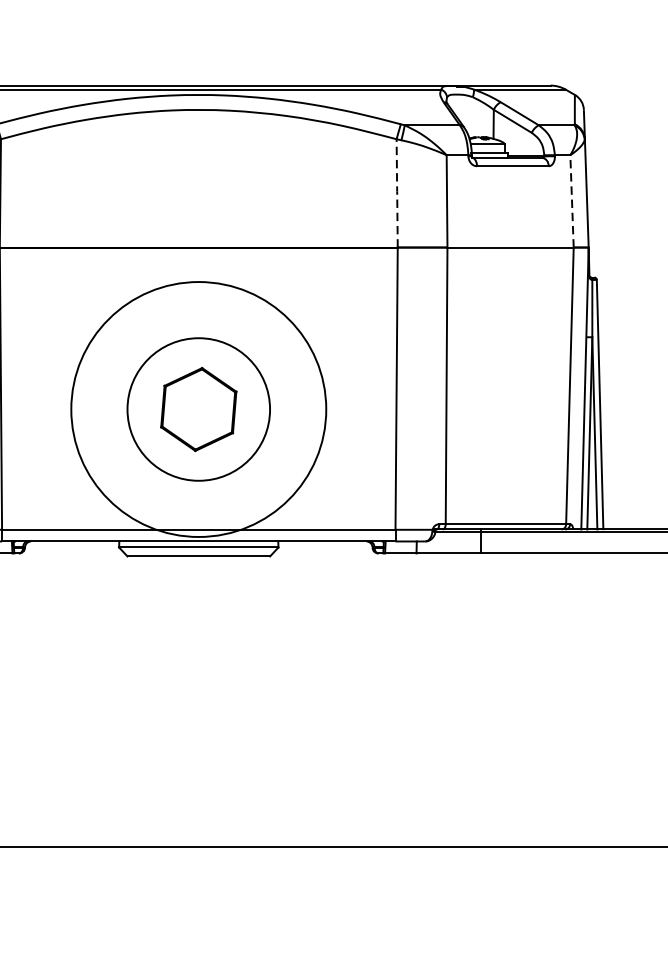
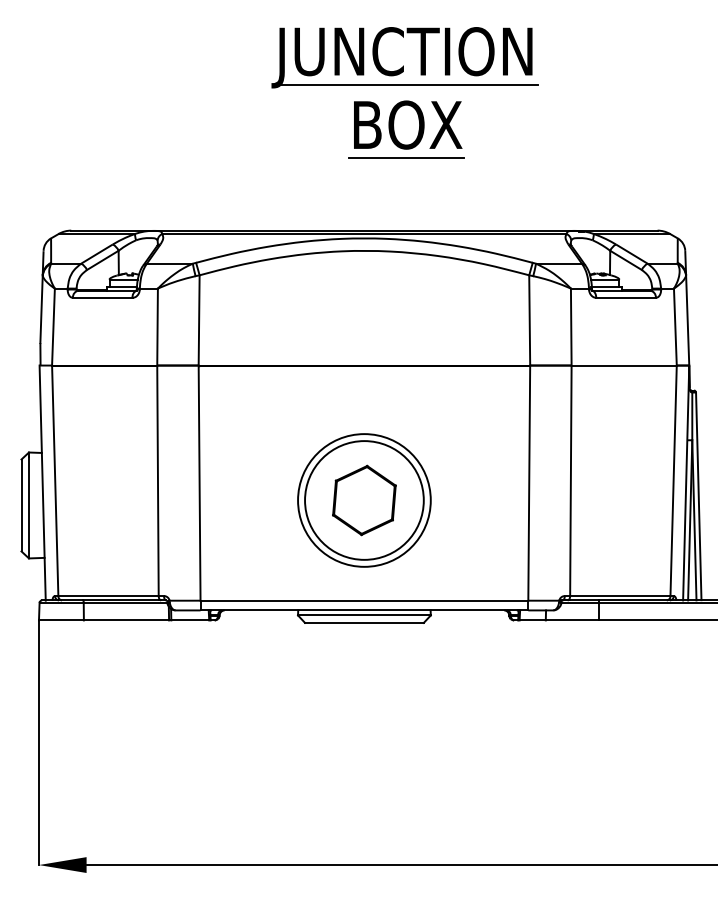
line: (396, 192) -> (529, 319), dashed -> solid
line: (572, 200) -> (675, 326), dashed -> solid
circle: (198, 409) -> (364, 500), size x0.62

